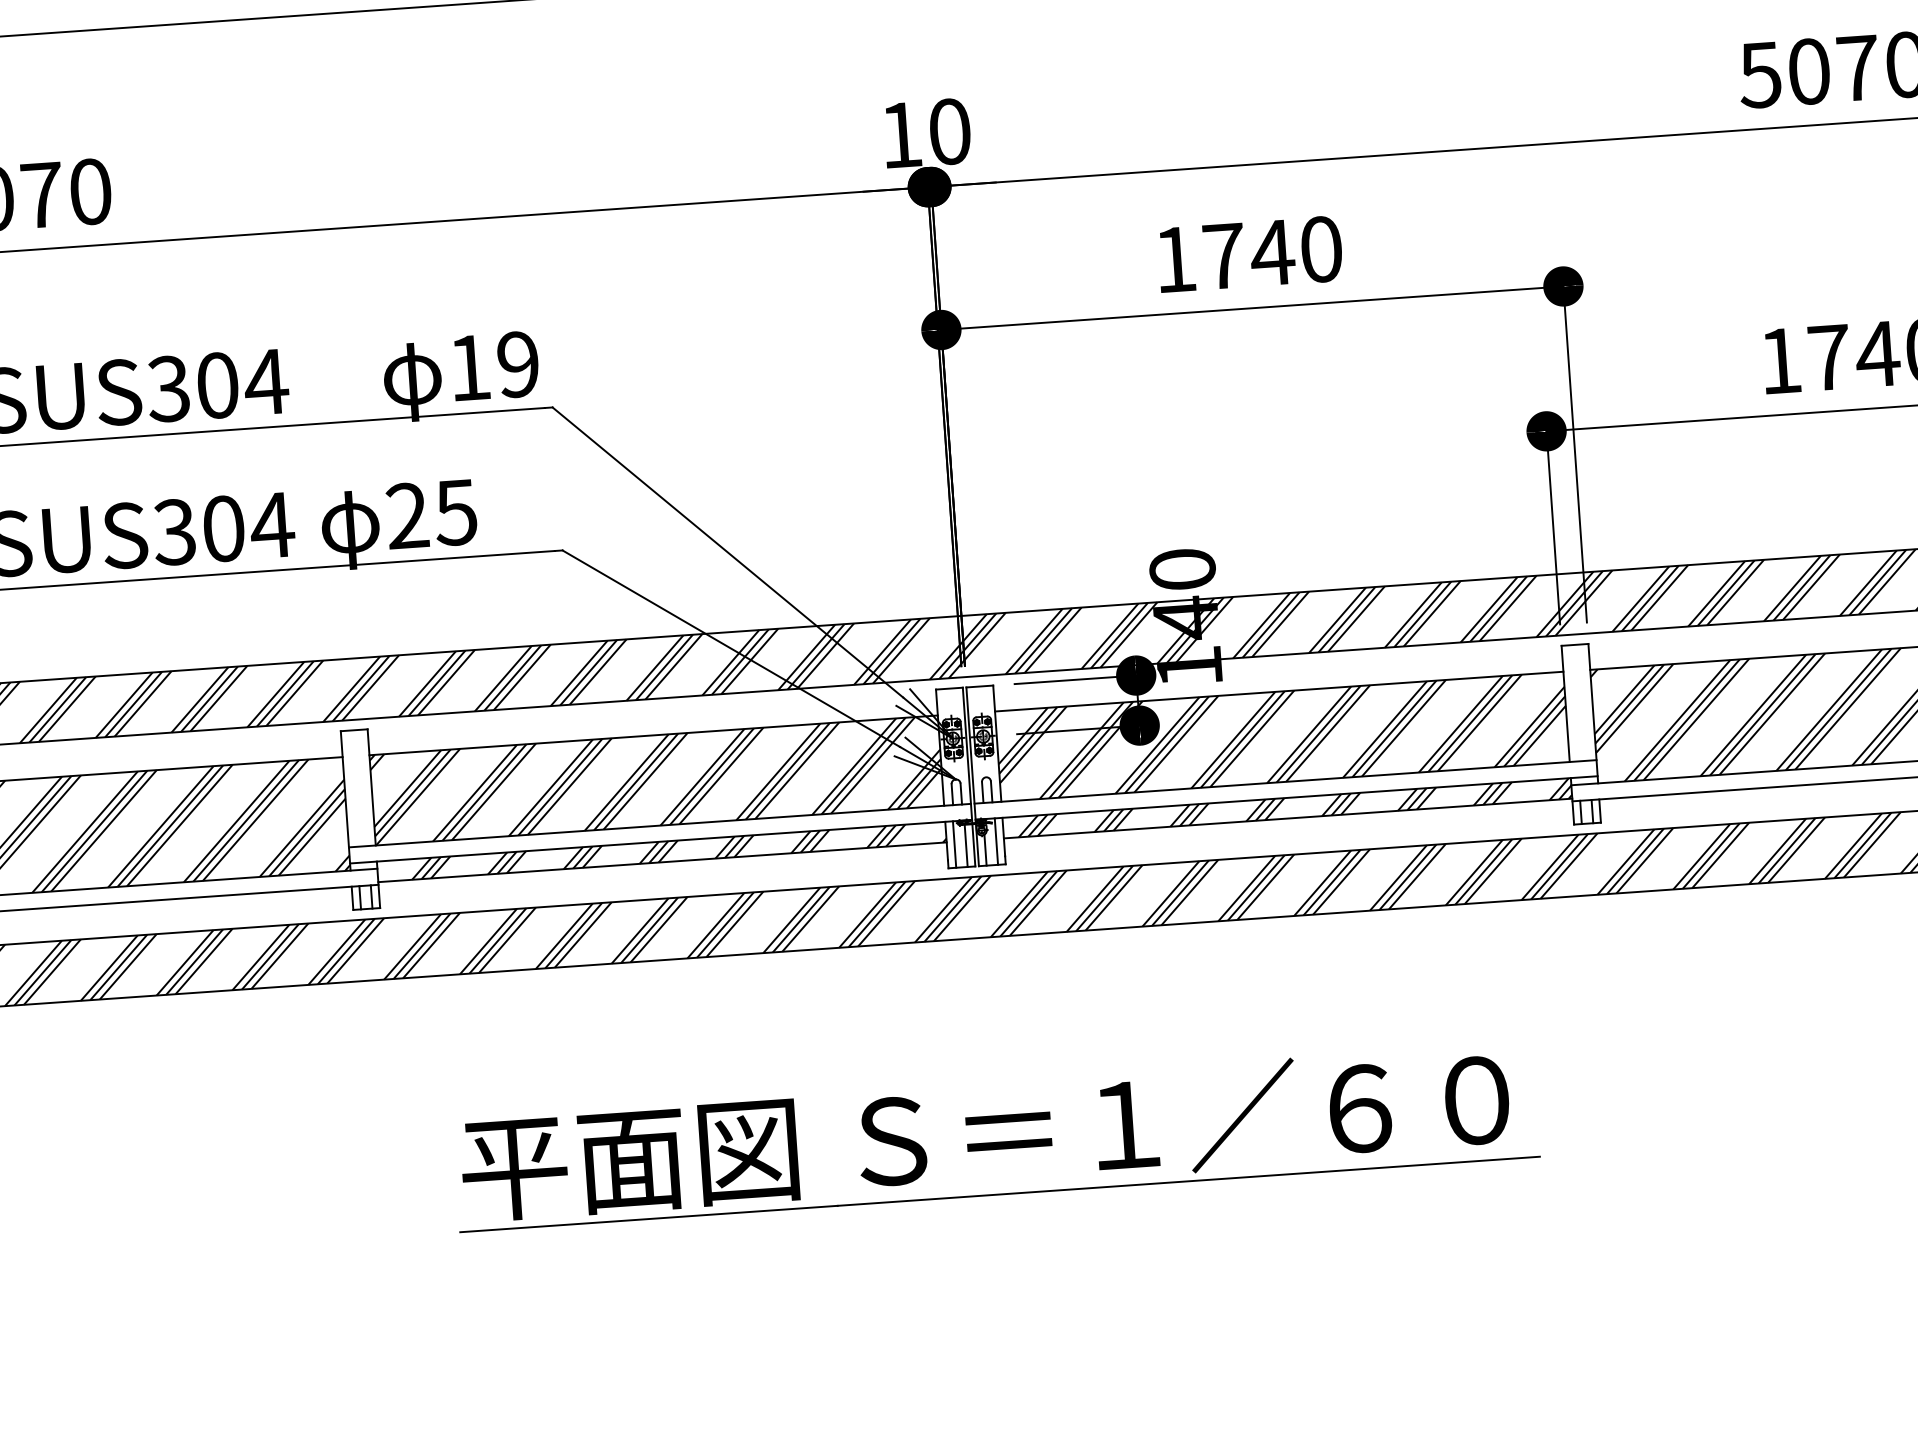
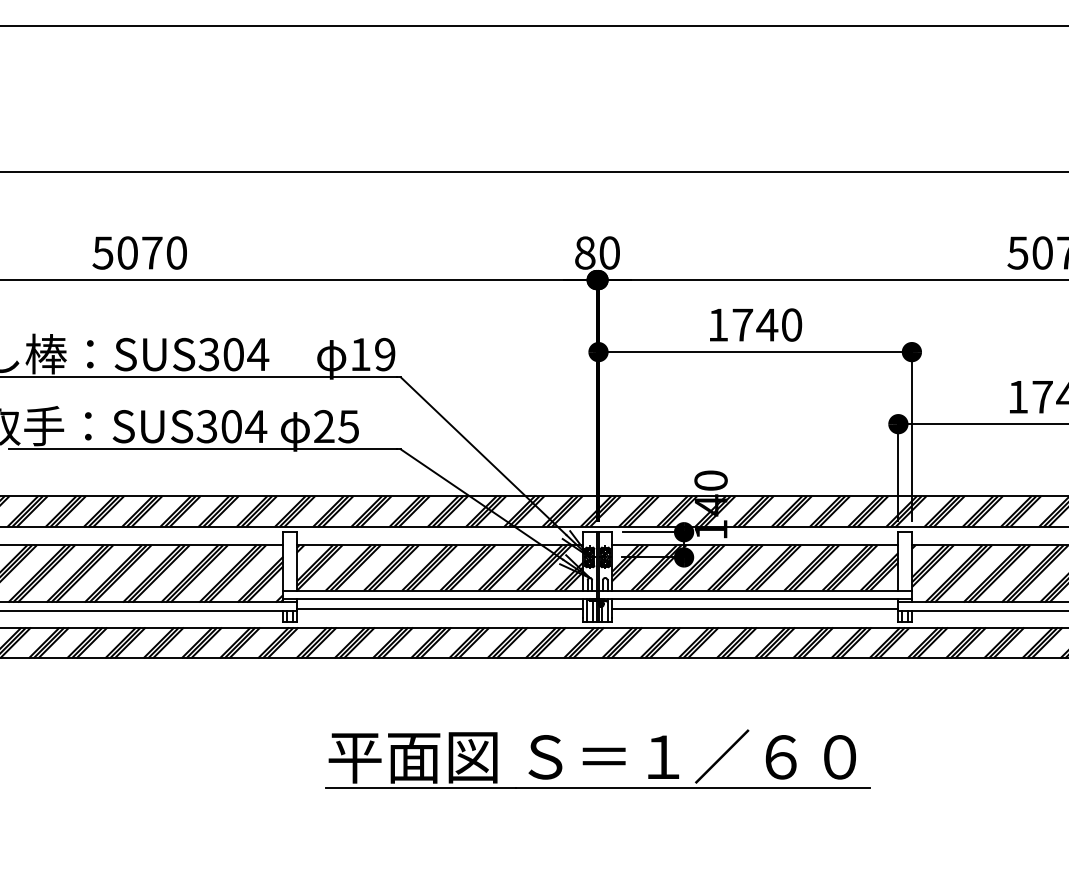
text: (901, 134) -> (585, 252), 10 -> 80
hatch: (1293, 806) -> (758, 603), removed
hatch: (678, 849) -> (448, 603), removed

